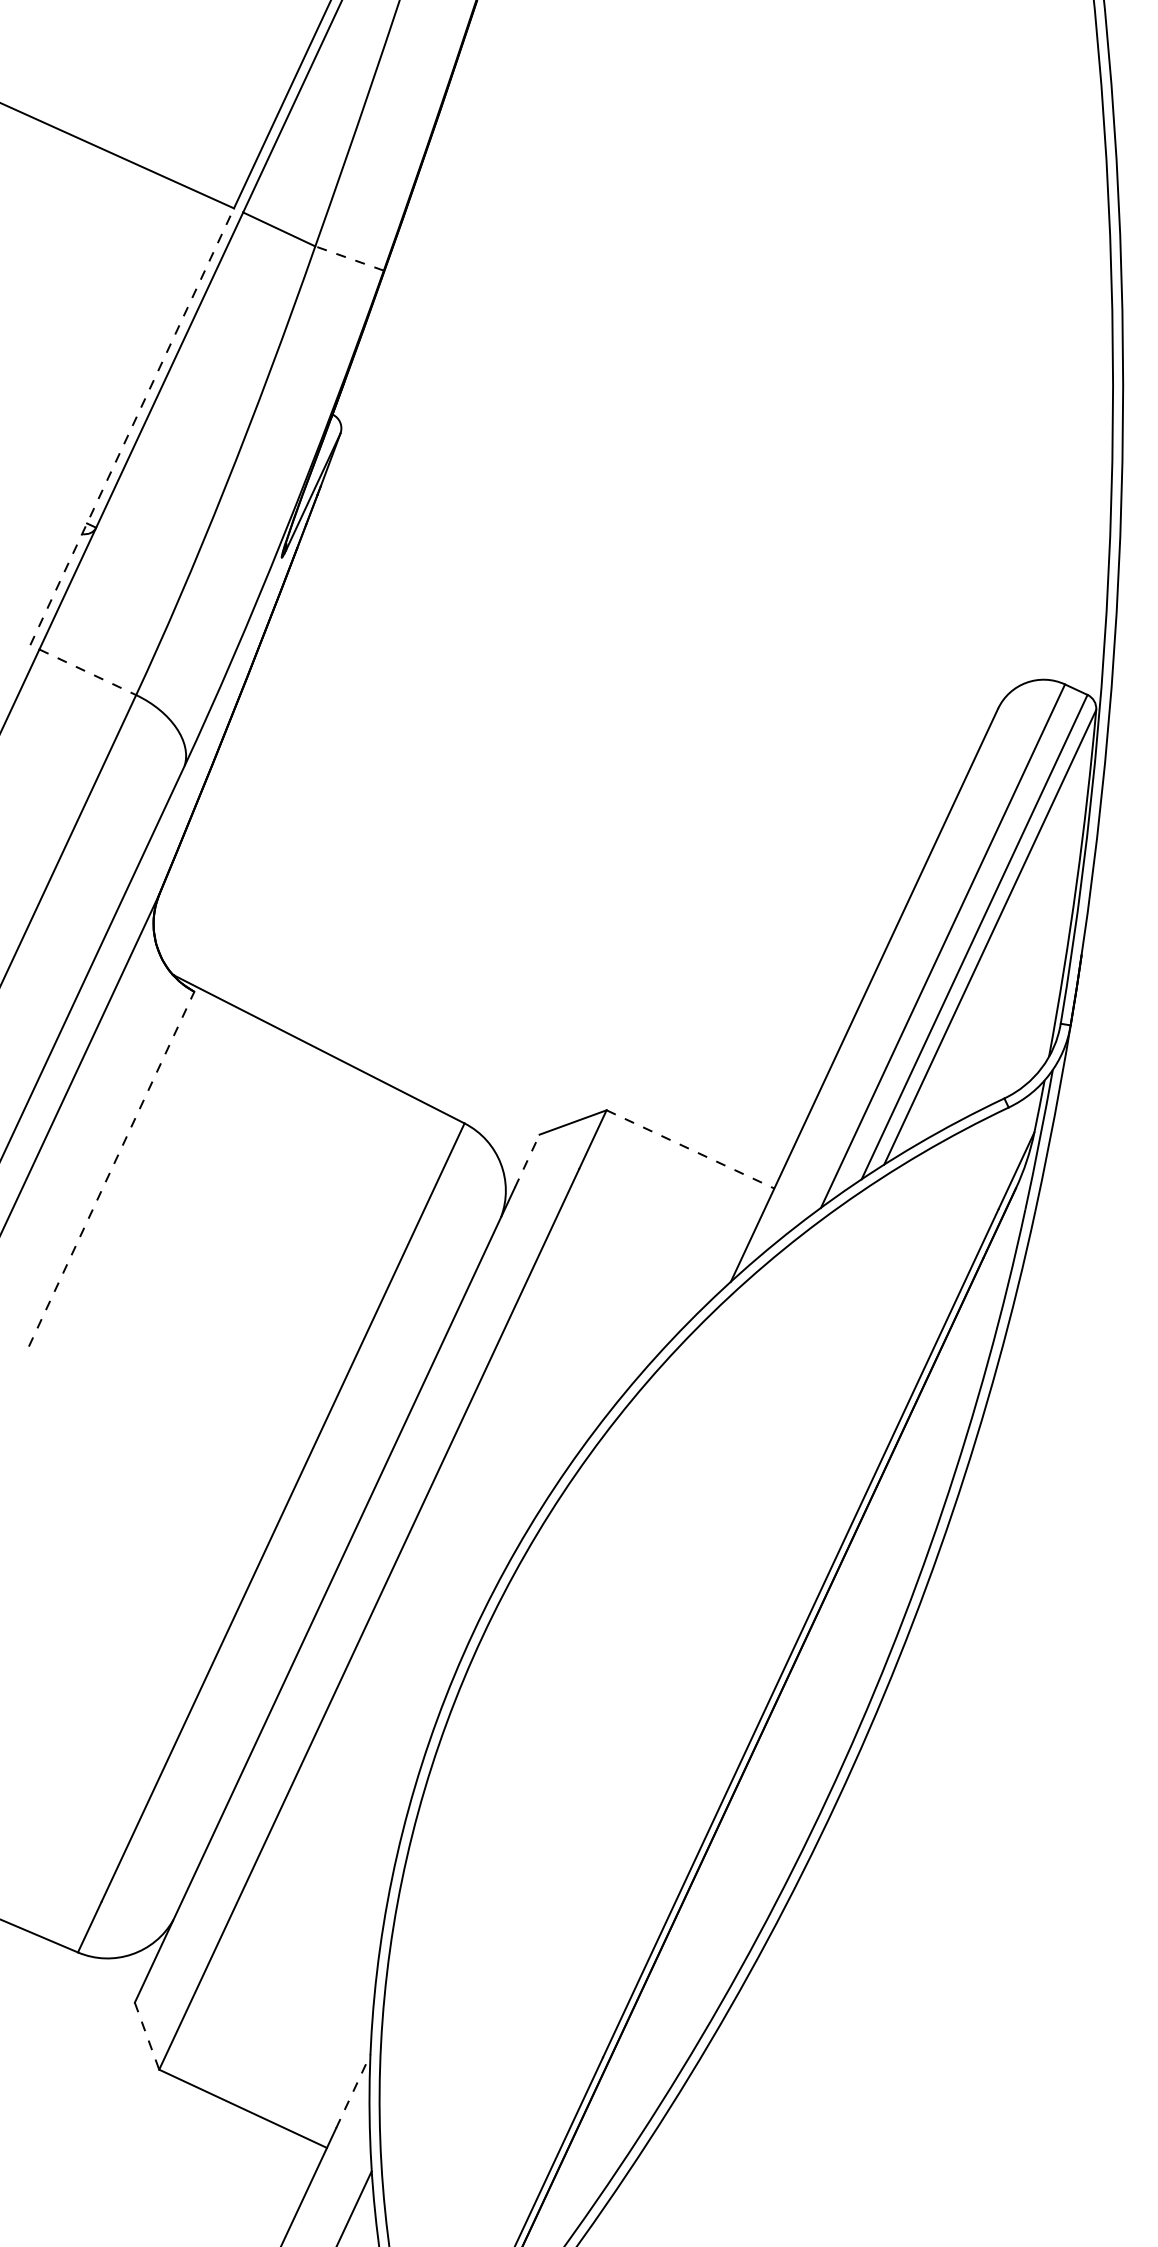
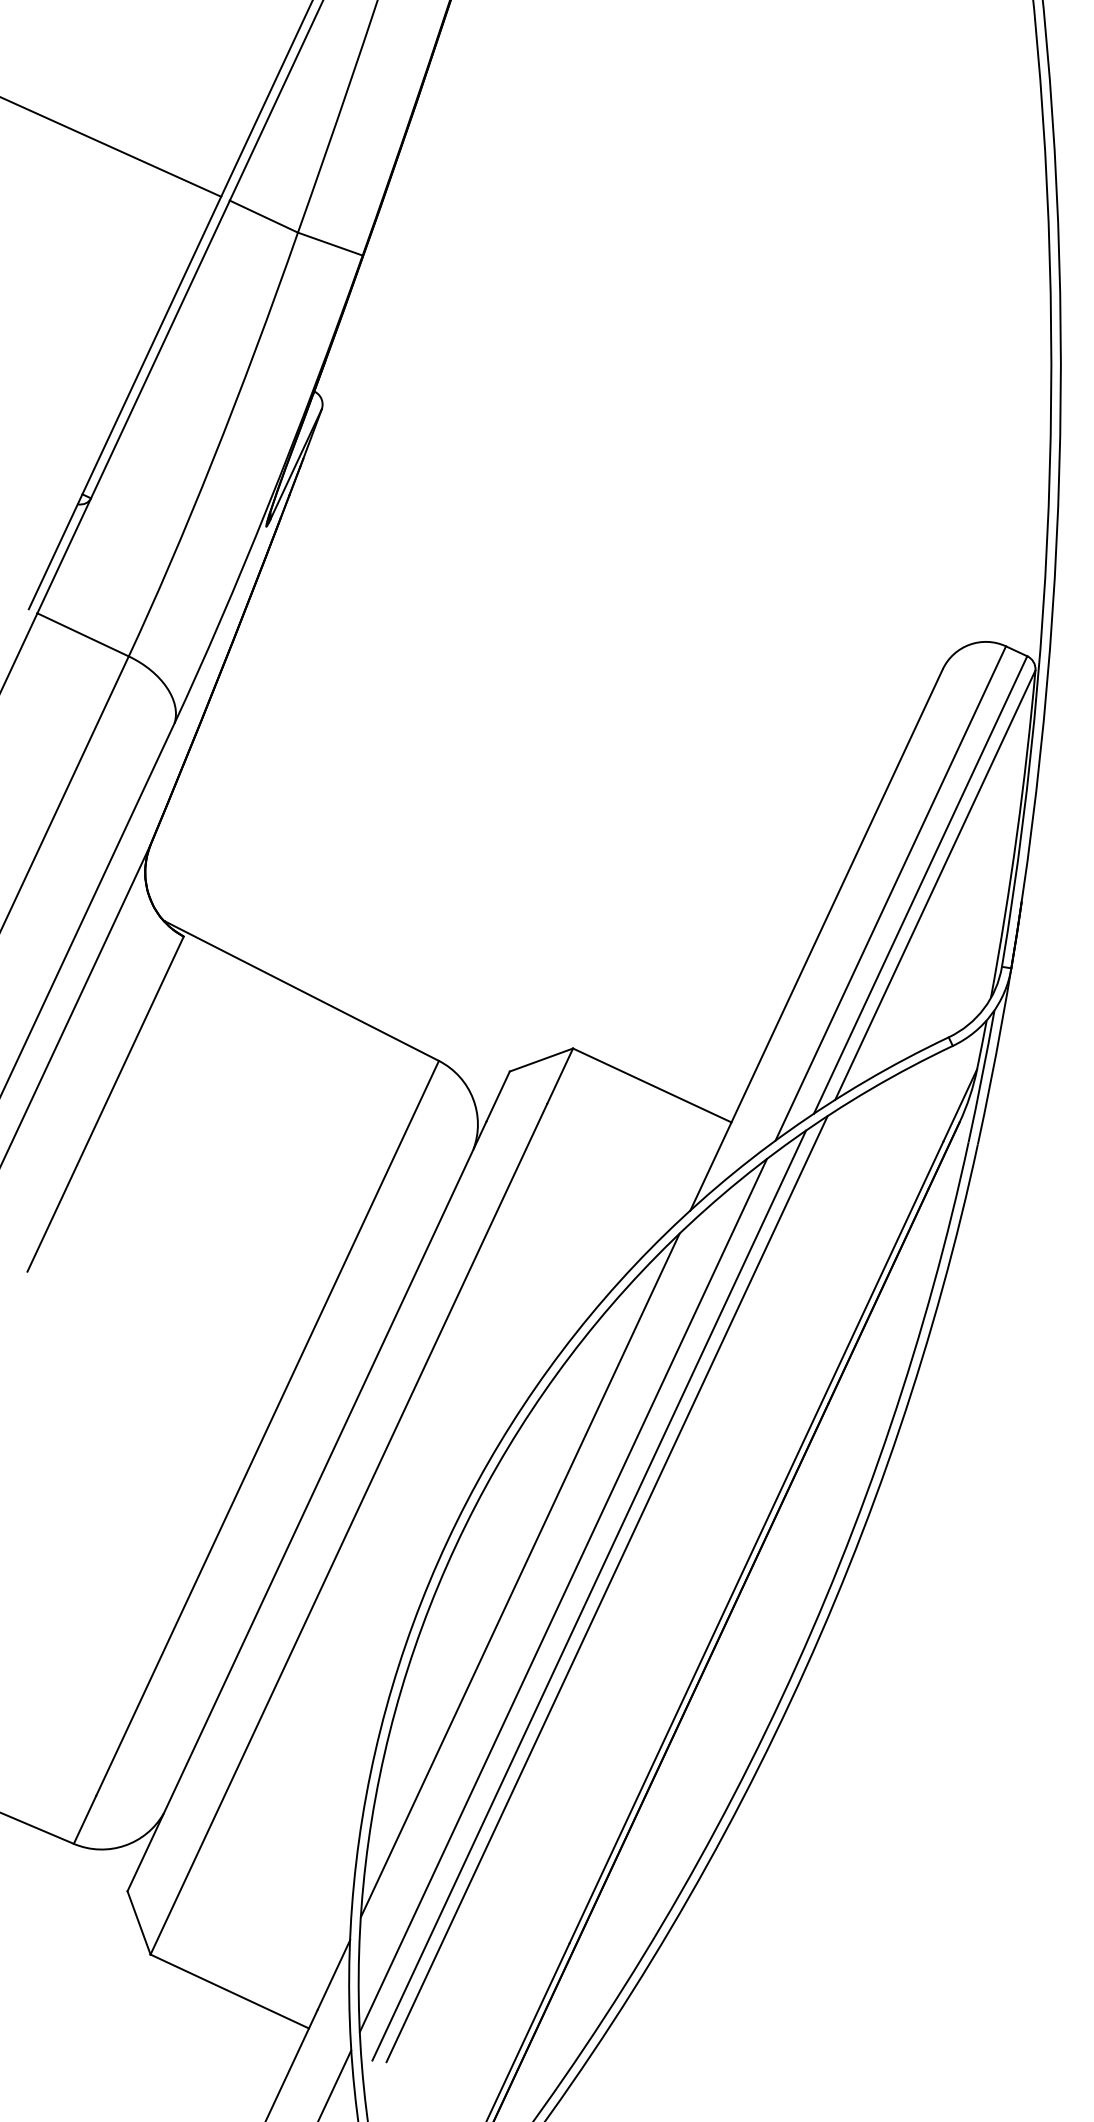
line: (349, 258) -> (330, 244), dashed -> solid
line: (132, 426) -> (125, 402), dashed -> solid
line: (88, 672) -> (83, 635), dashed -> solid
line: (690, 1149) -> (652, 1085), dashed -> solid
line: (527, 1160) -> (498, 1095), dashed -> solid
line: (111, 1169) -> (105, 1104), dashed -> solid
line: (550, 1667) -> (520, 1574), added
line: (642, 1682) -> (606, 1588), added
line: (595, 1689) -> (562, 1595), added
line: (623, 1689) -> (589, 1595), added
line: (147, 2036) -> (139, 1923), dashed -> solid
line: (353, 2091) -> (334, 1975), dashed -> solid

